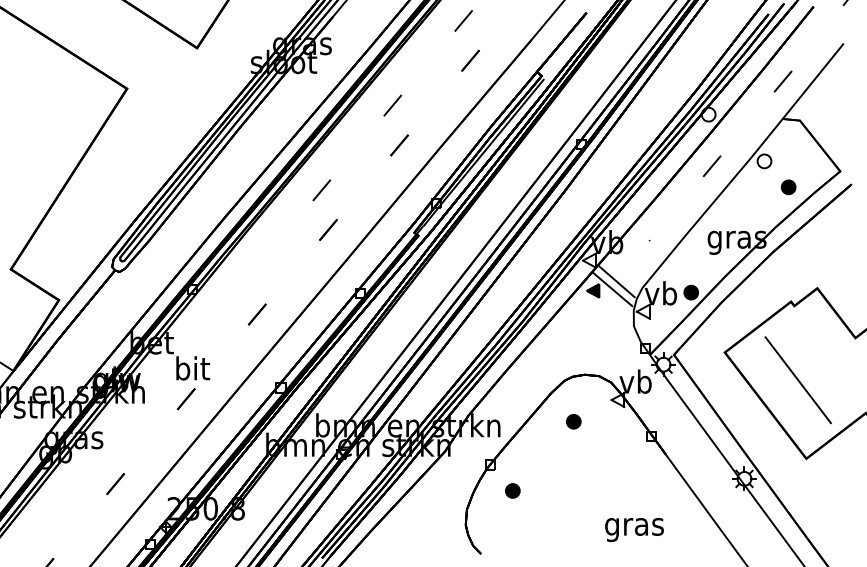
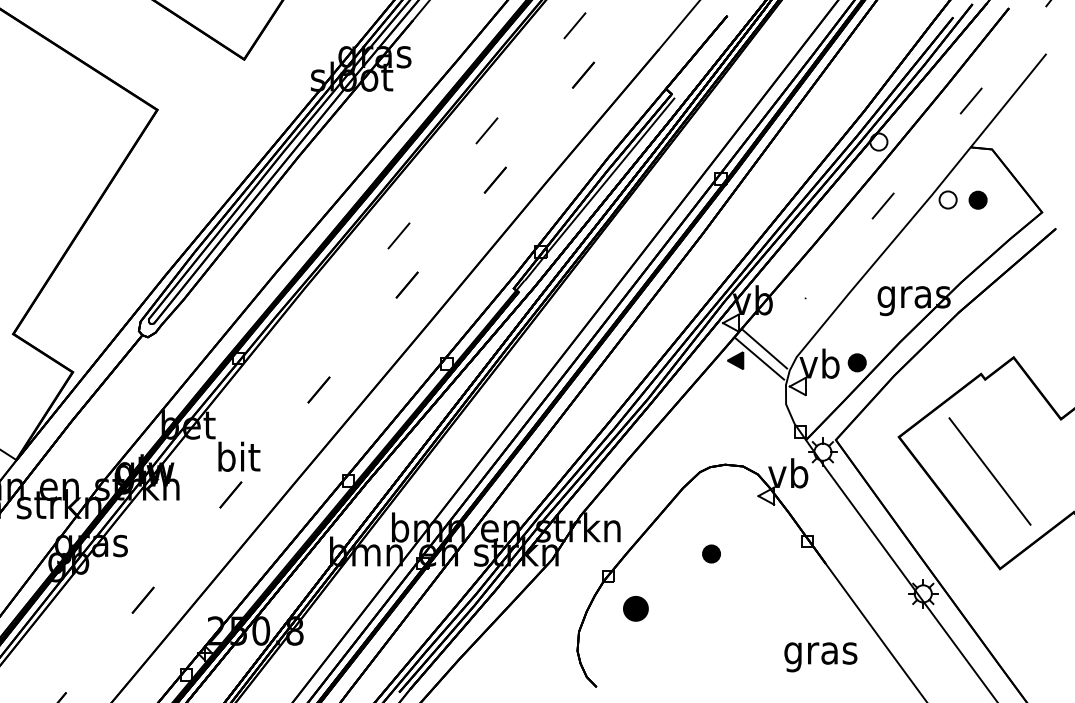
part: (788, 186) -> (977, 199), moved
part: (573, 421) -> (711, 553), moved
part: (512, 490) -> (635, 608), size x1.4
text: (634, 530) -> (820, 657), moved

